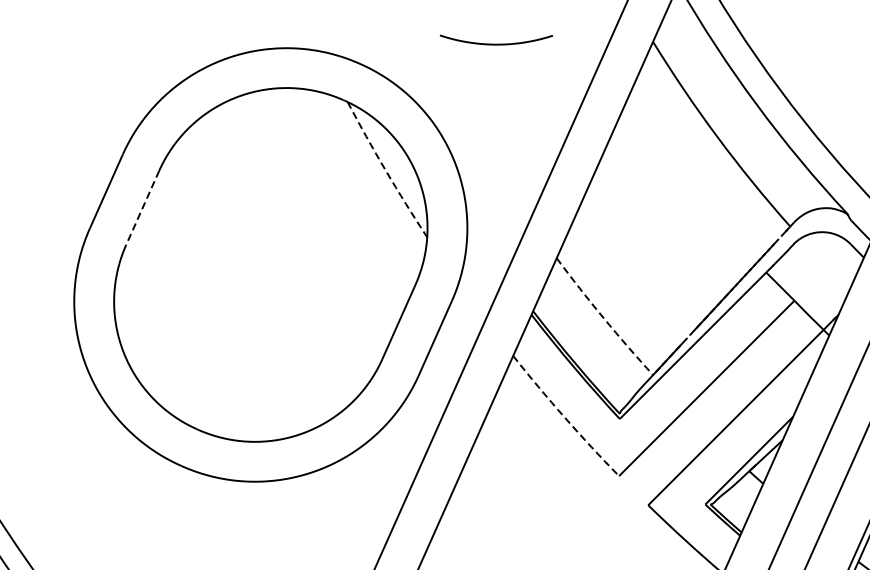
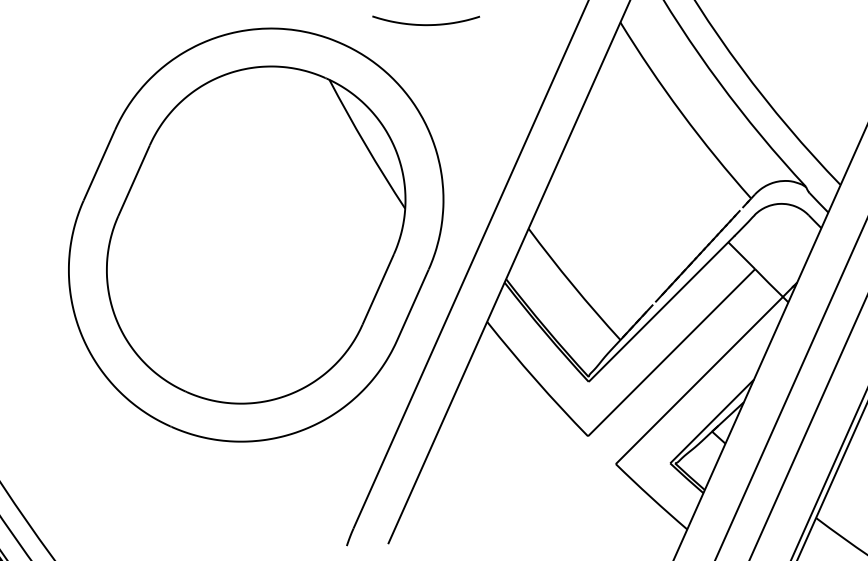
curve: (496, 43) -> (426, 24), moved
arc: (385, 170) -> (365, 145), dashed -> solid
line: (143, 207) -> (134, 180), dashed -> solid
arc: (603, 317) -> (573, 285), dashed -> solid
arc: (564, 417) -> (536, 380), dashed -> solid

